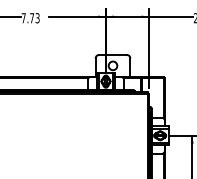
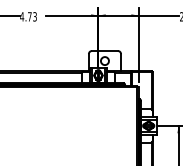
text: (23, 18) -> (21, 17), 7.73 -> 4.73

